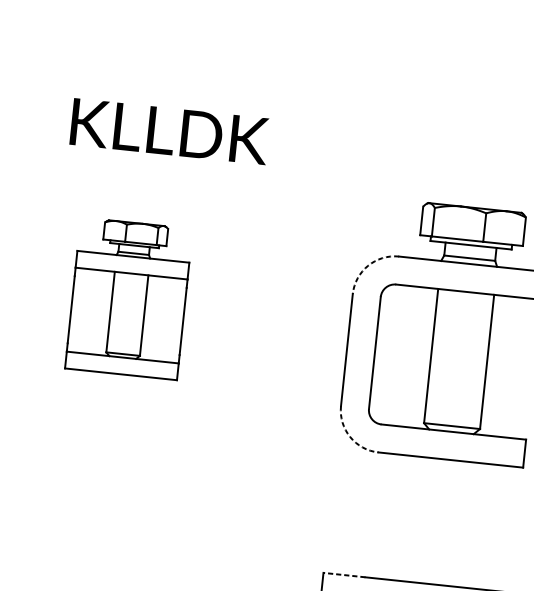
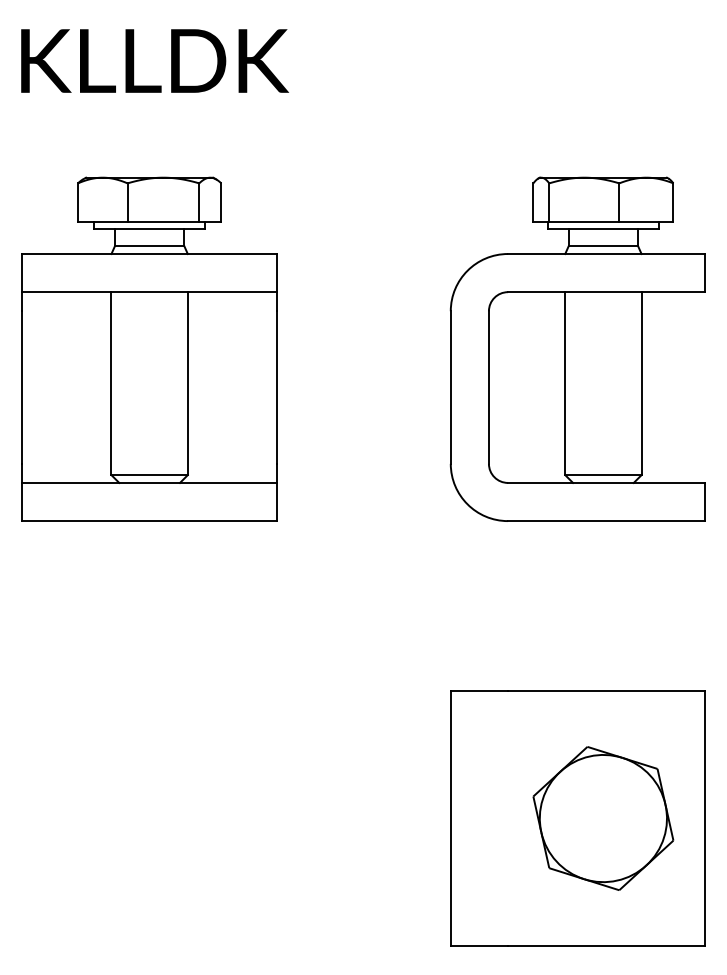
text: (169, 131) -> (154, 60), moved
arc: (368, 265) -> (467, 270), dashed -> solid
part: (128, 298) -> (149, 348), size x1.67
arc: (350, 437) -> (467, 504), dashed -> solid
line: (344, 575) -> (479, 691), dashed -> solid

